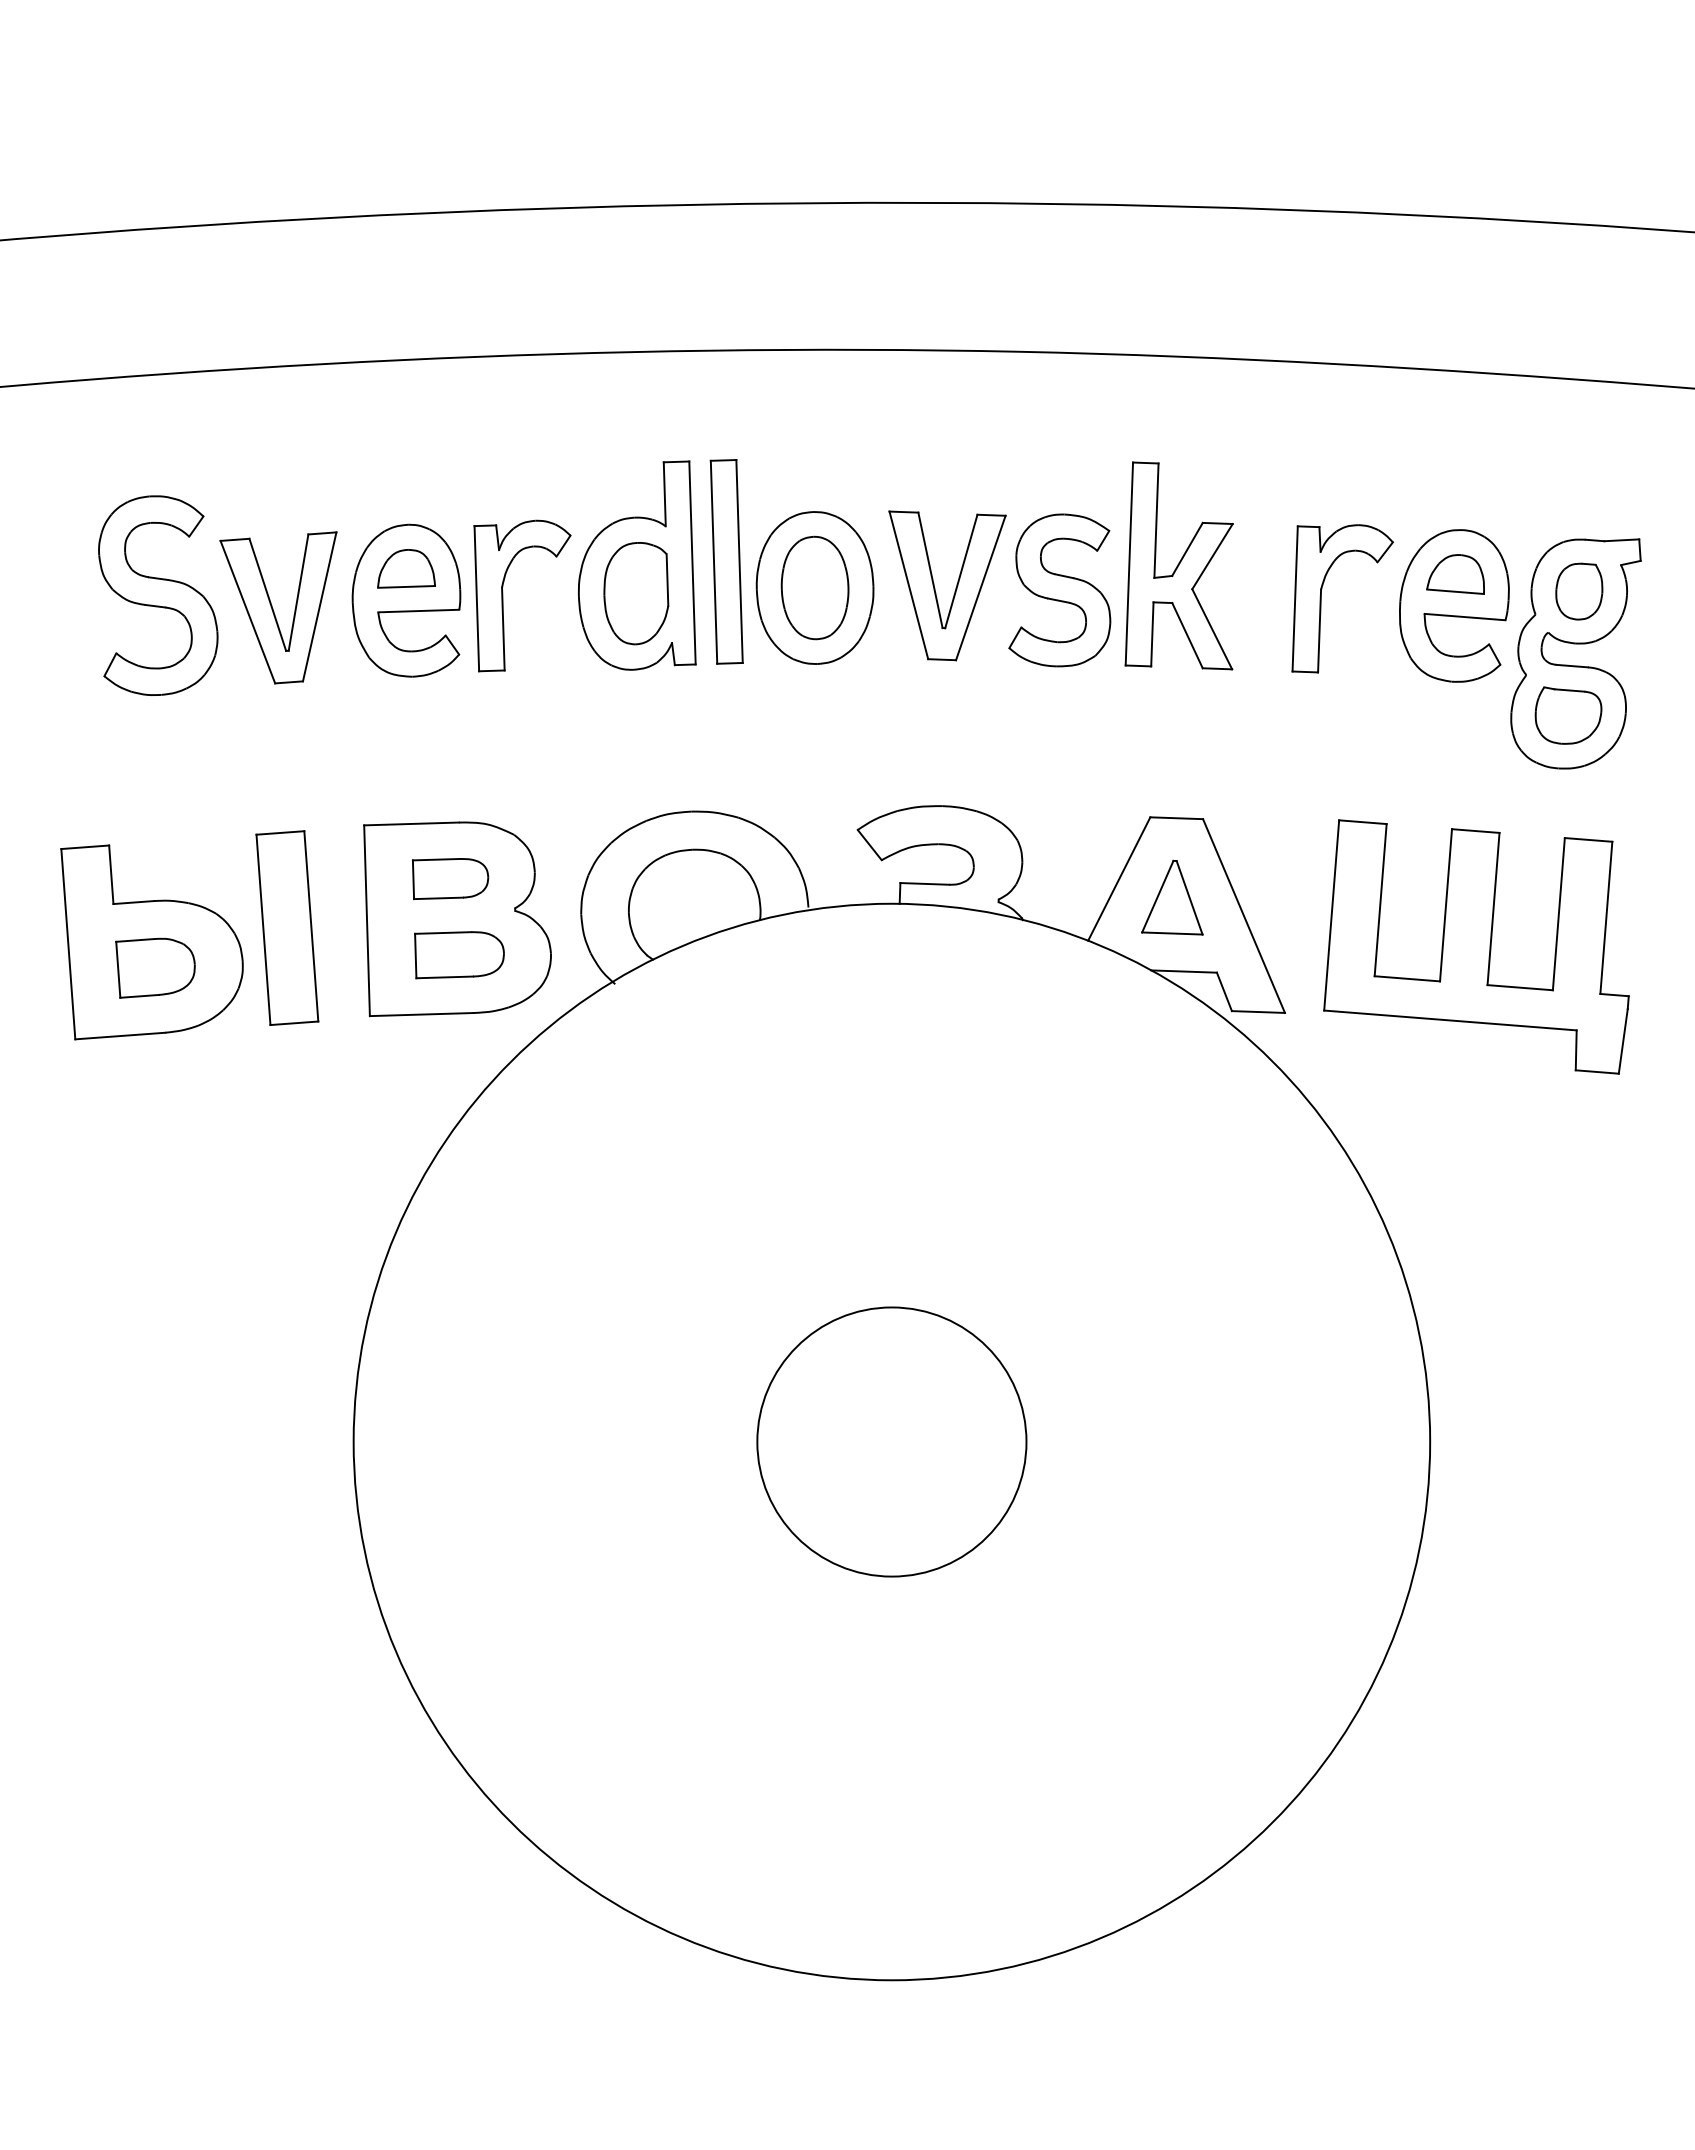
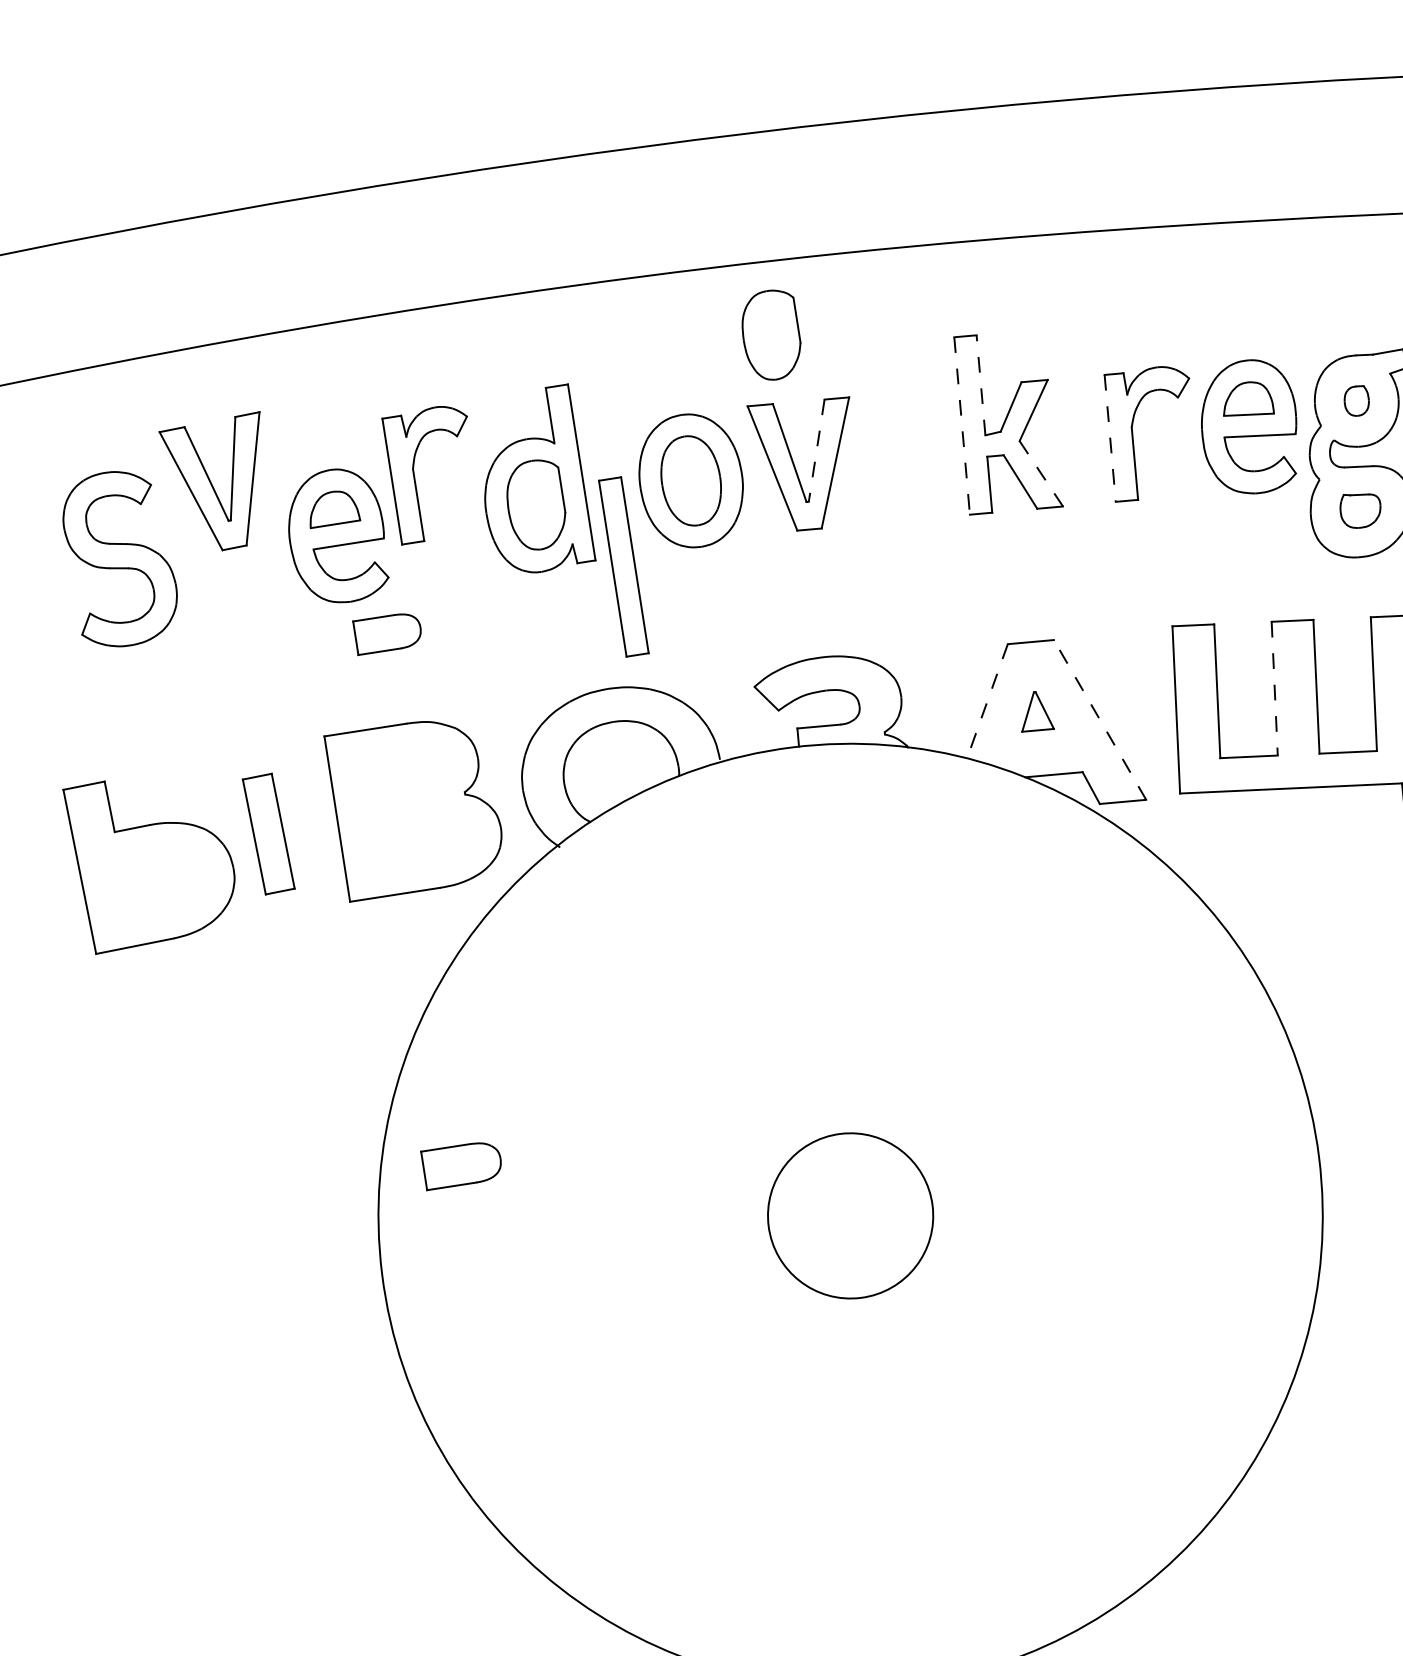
part: (926, 434) -> (771, 335), added
line: (1156, 520) -> (981, 385), solid -> dashed
part: (726, 561) -> (623, 566), moved
line: (1129, 564) -> (962, 426), solid -> dashed
line: (961, 571) -> (816, 450), solid -> dashed
part: (1059, 590) -> (904, 456), removed
part: (1579, 591) -> (1356, 401), size x0.6
part: (503, 595) -> (415, 475), moved
line: (1295, 598) -> (1110, 437), solid -> dashed
part: (278, 607) -> (217, 483), moved
line: (1212, 629) -> (1041, 473), solid -> dashed
part: (1568, 715) -> (1360, 510), size x0.7
part: (450, 879) -> (387, 634), moved
line: (1119, 879) -> (987, 701), solid -> dashed
part: (1172, 897) -> (1035, 711), size x0.6
line: (1445, 905) -> (1274, 688), solid -> dashed
line: (1243, 915) -> (1099, 719), solid -> dashed
part: (287, 927) -> (268, 833), size x0.7
part: (459, 955) -> (462, 1165), moved
part: (155, 967) -> (158, 882), removed
circle: (891, 1441) -> (850, 1215), size x0.7

